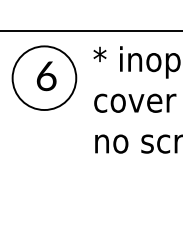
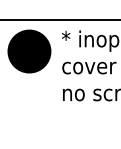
fill: (44, 78) -> (29, 51), added

